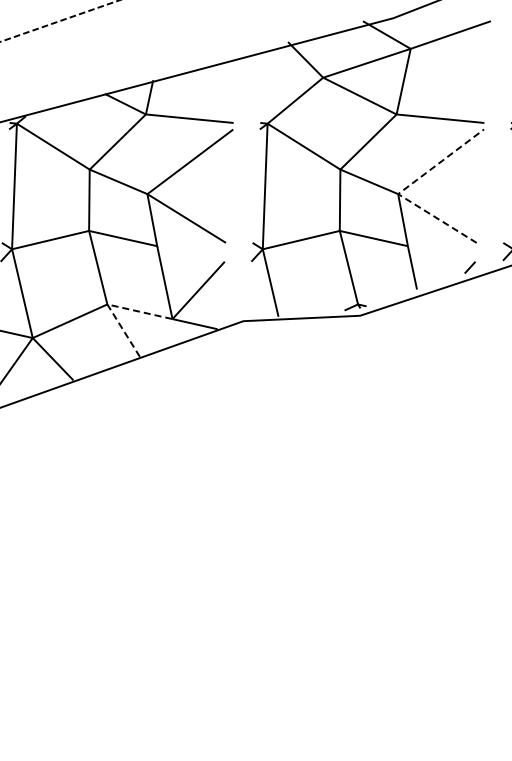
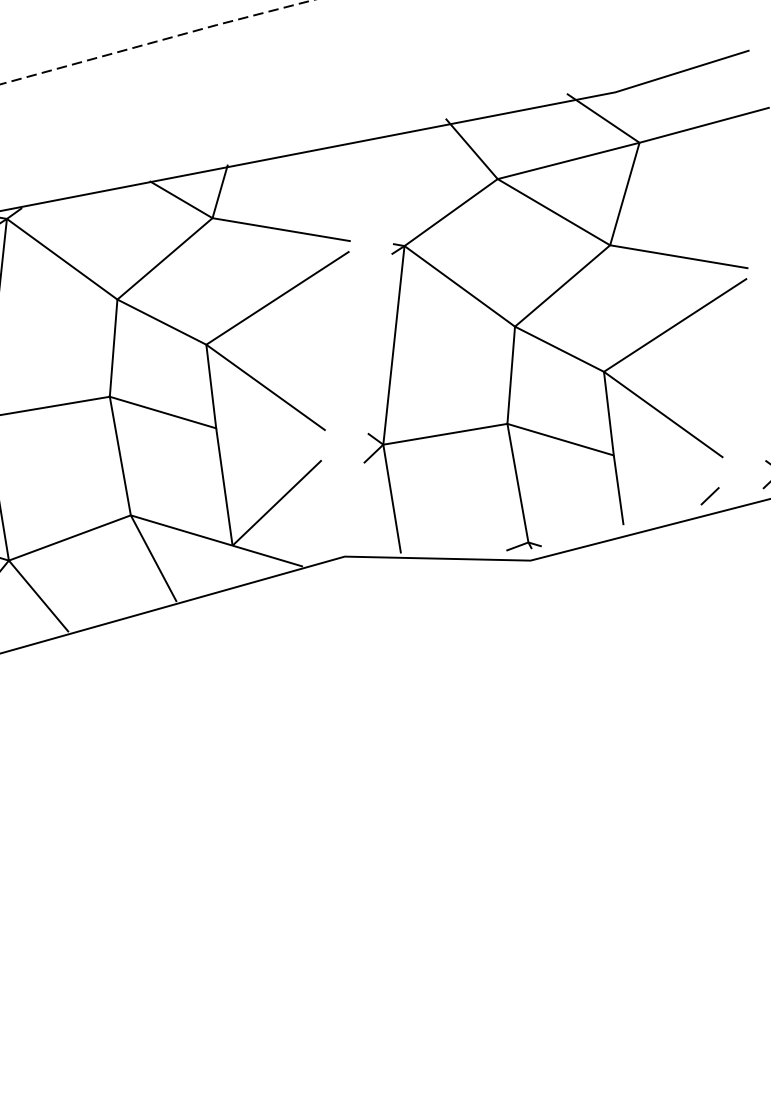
line: (403, 189) -> (612, 365), dashed -> solid
line: (109, 304) -> (134, 515), dashed -> solid

